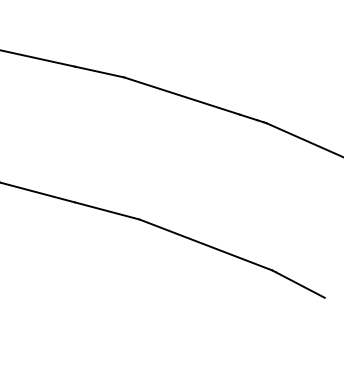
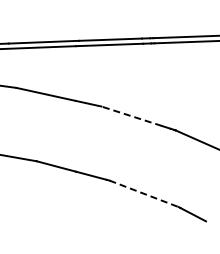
line: (181, 96) -> (131, 116), solid -> dashed
line: (206, 244) -> (144, 193), solid -> dashed

